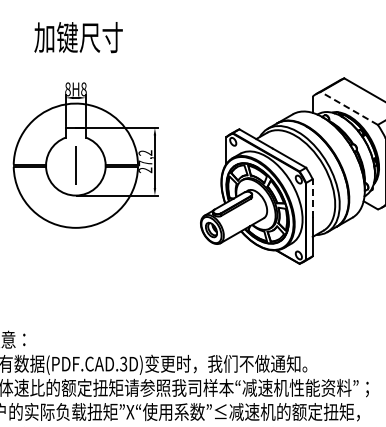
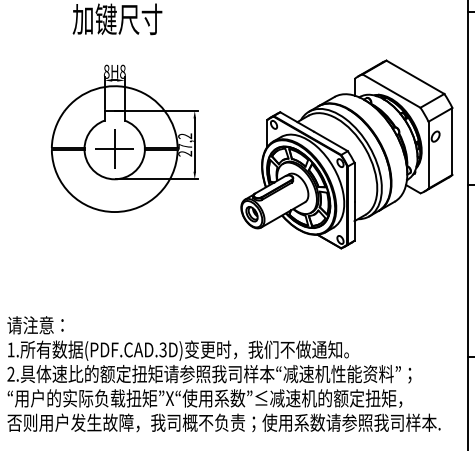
line: (349, 107) -> (391, 90), dashed -> solid
line: (75, 166) -> (114, 149), added
line: (312, 198) -> (354, 182), dashed -> solid

